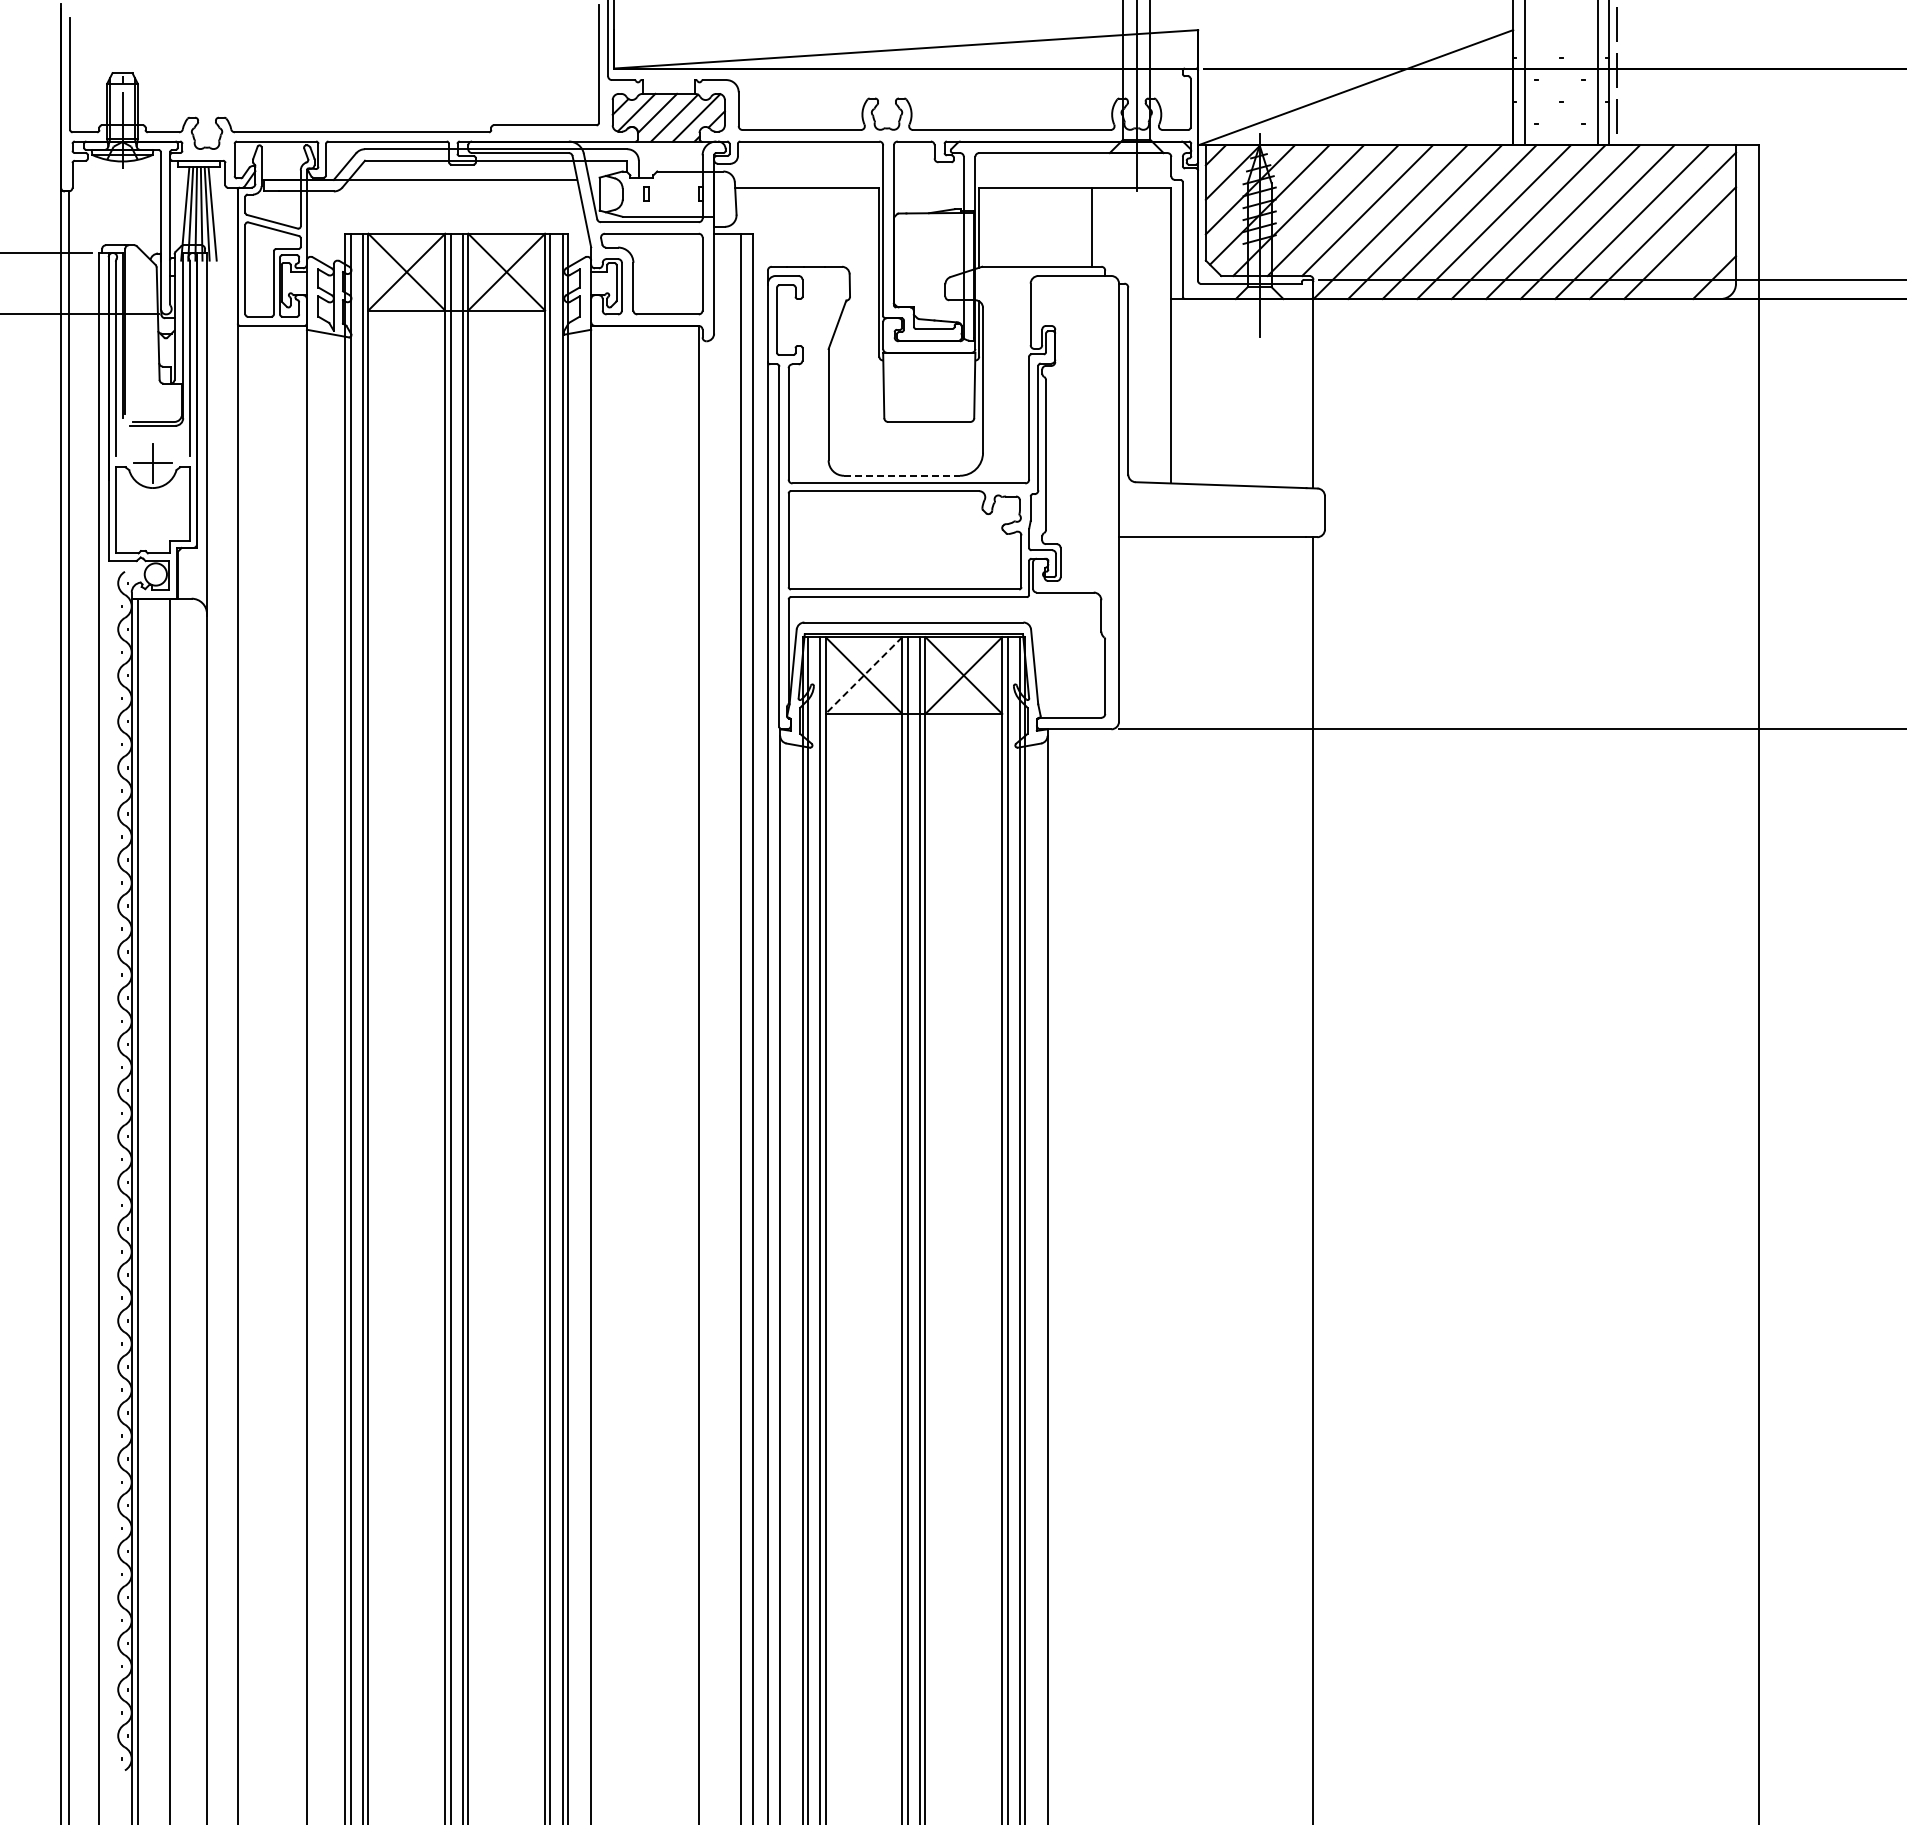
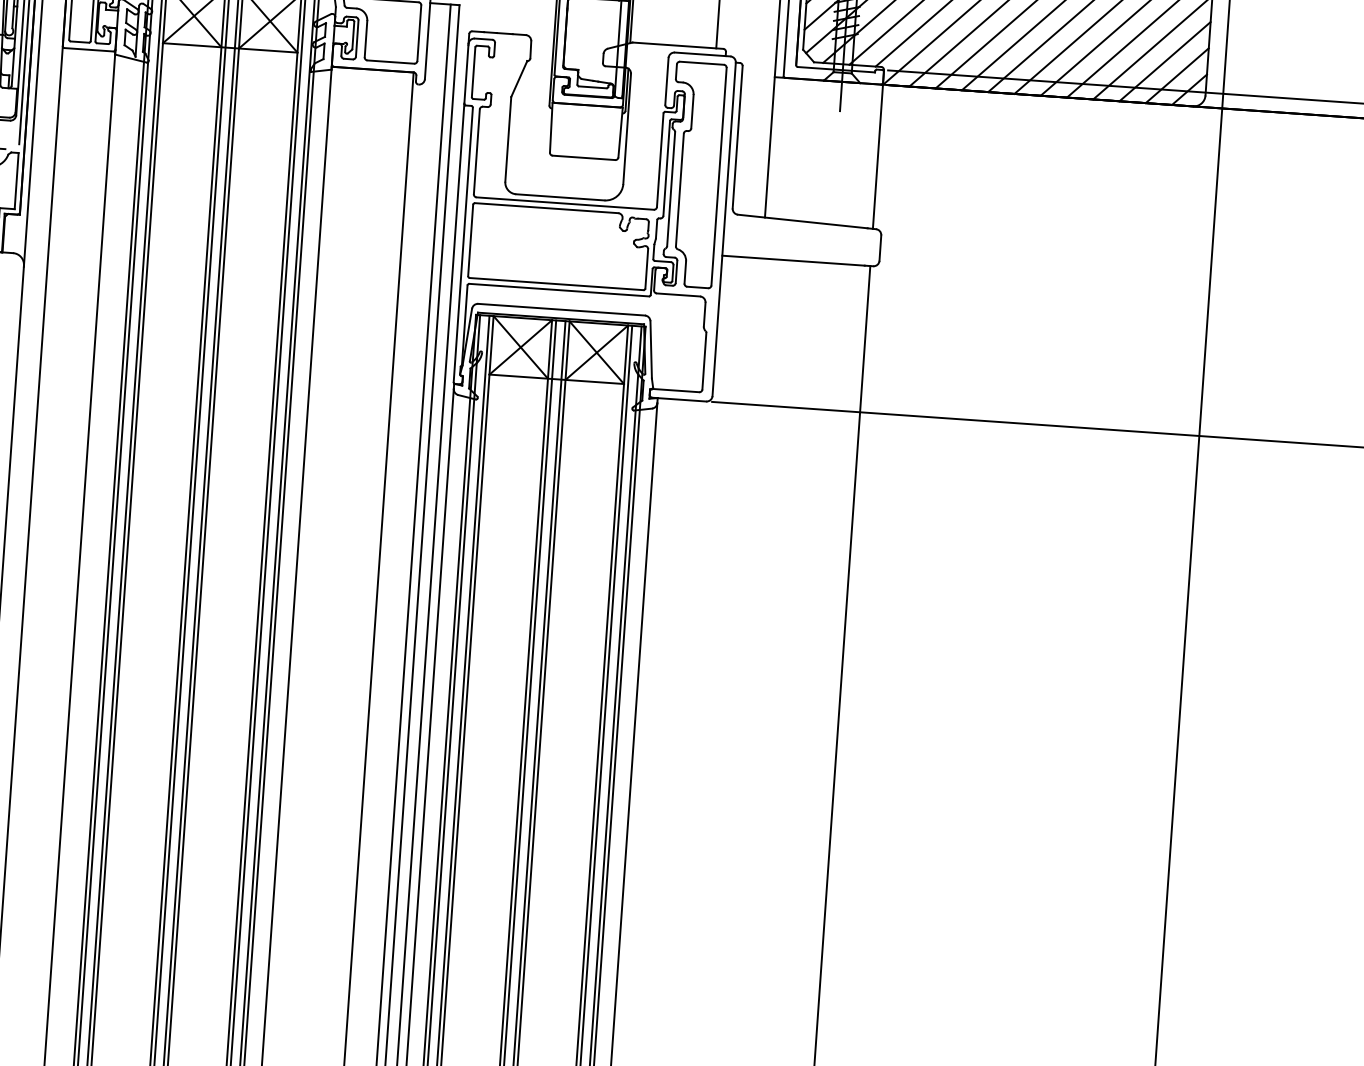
line: (1697, 260) -> (1177, 75), added
part: (1074, 433) -> (693, 174), added
line: (902, 475) -> (560, 197), dashed -> solid
line: (863, 675) -> (520, 347), dashed -> solid

